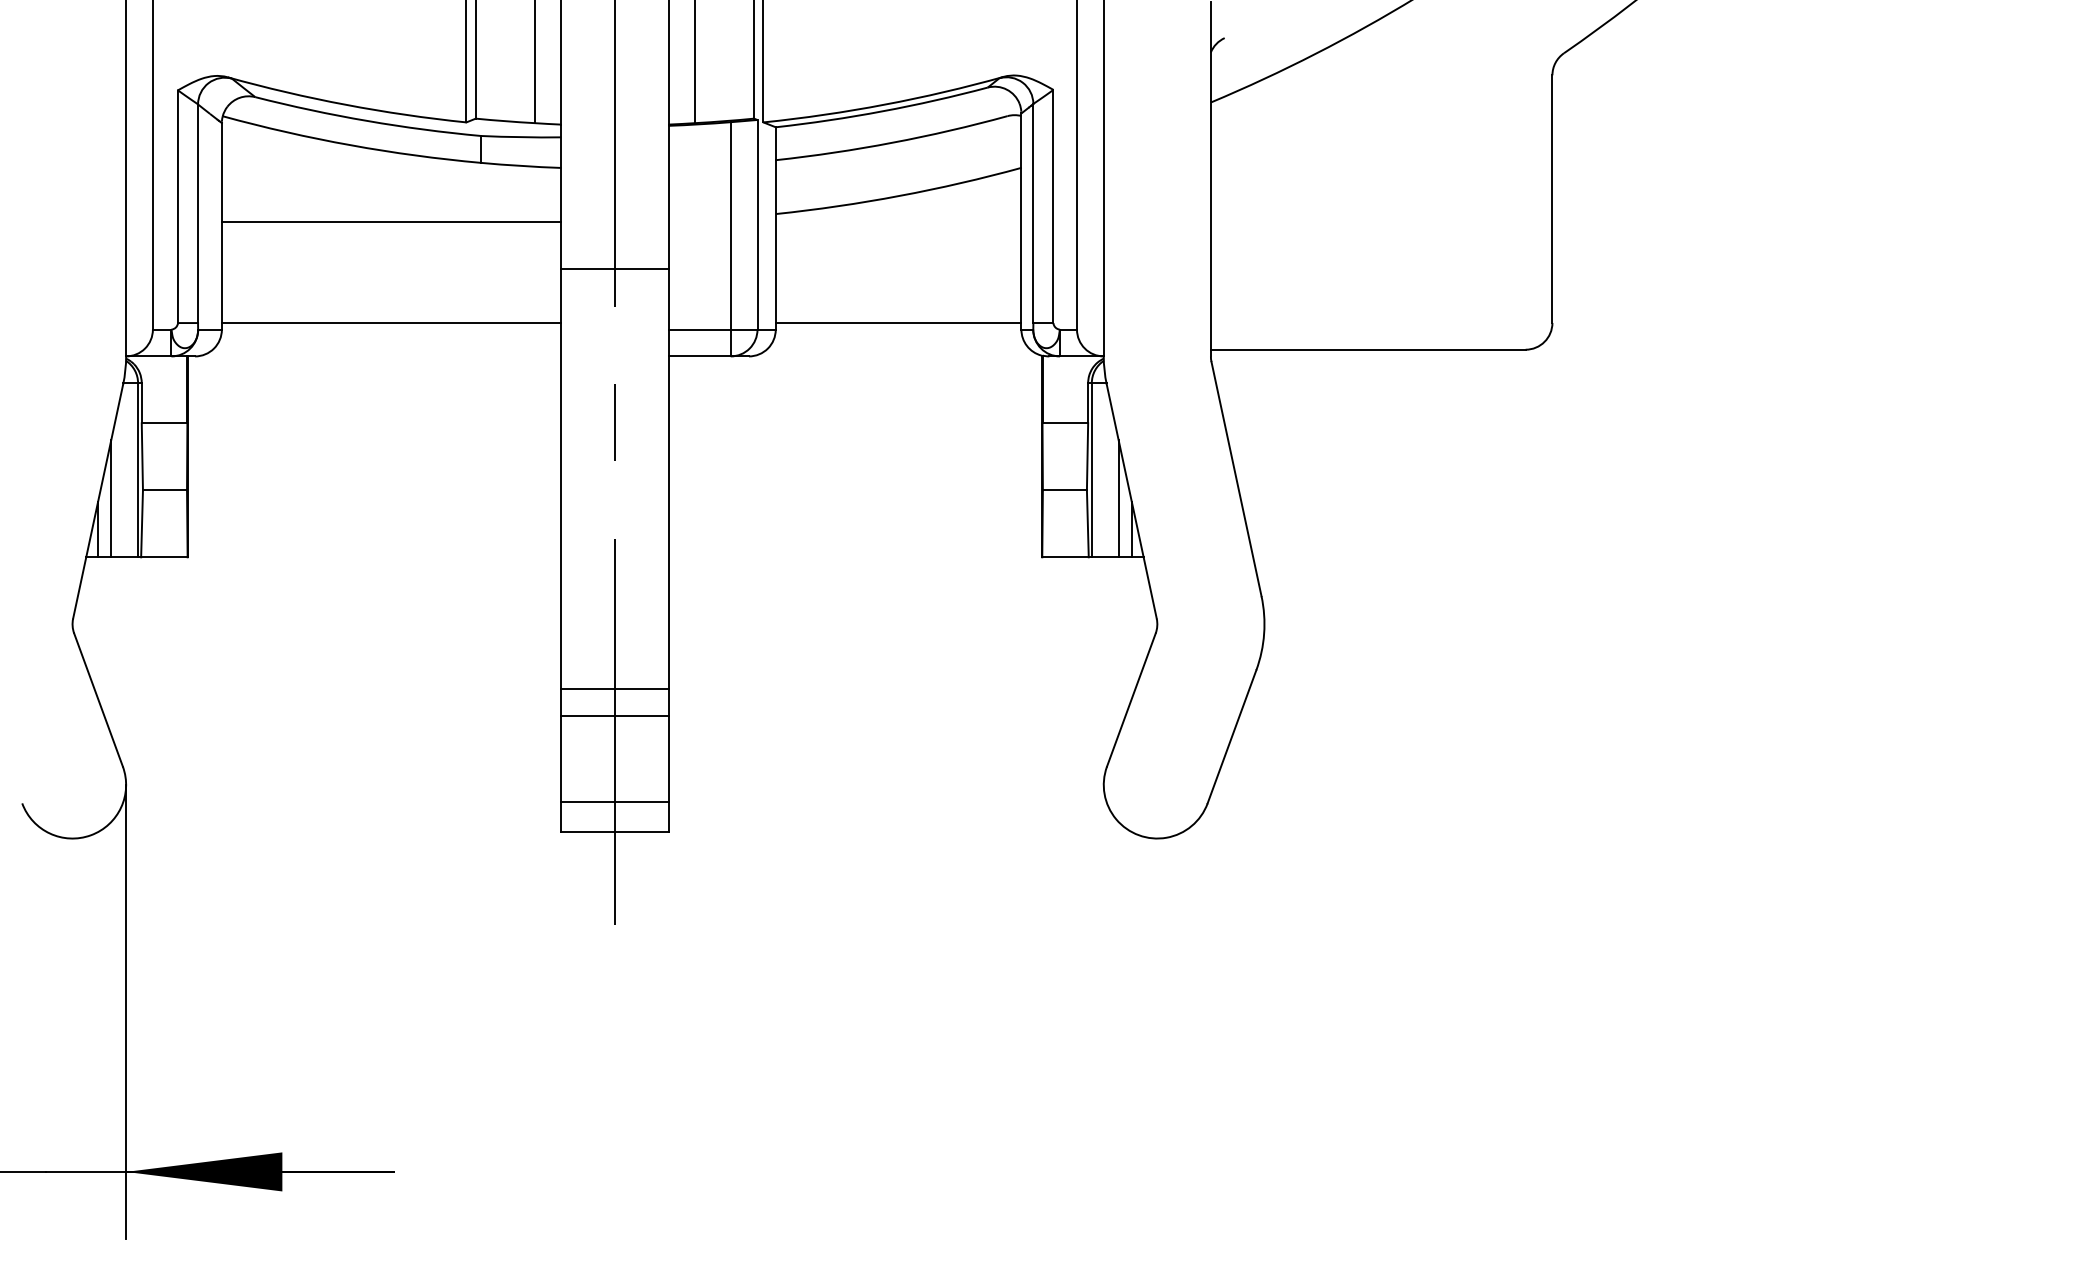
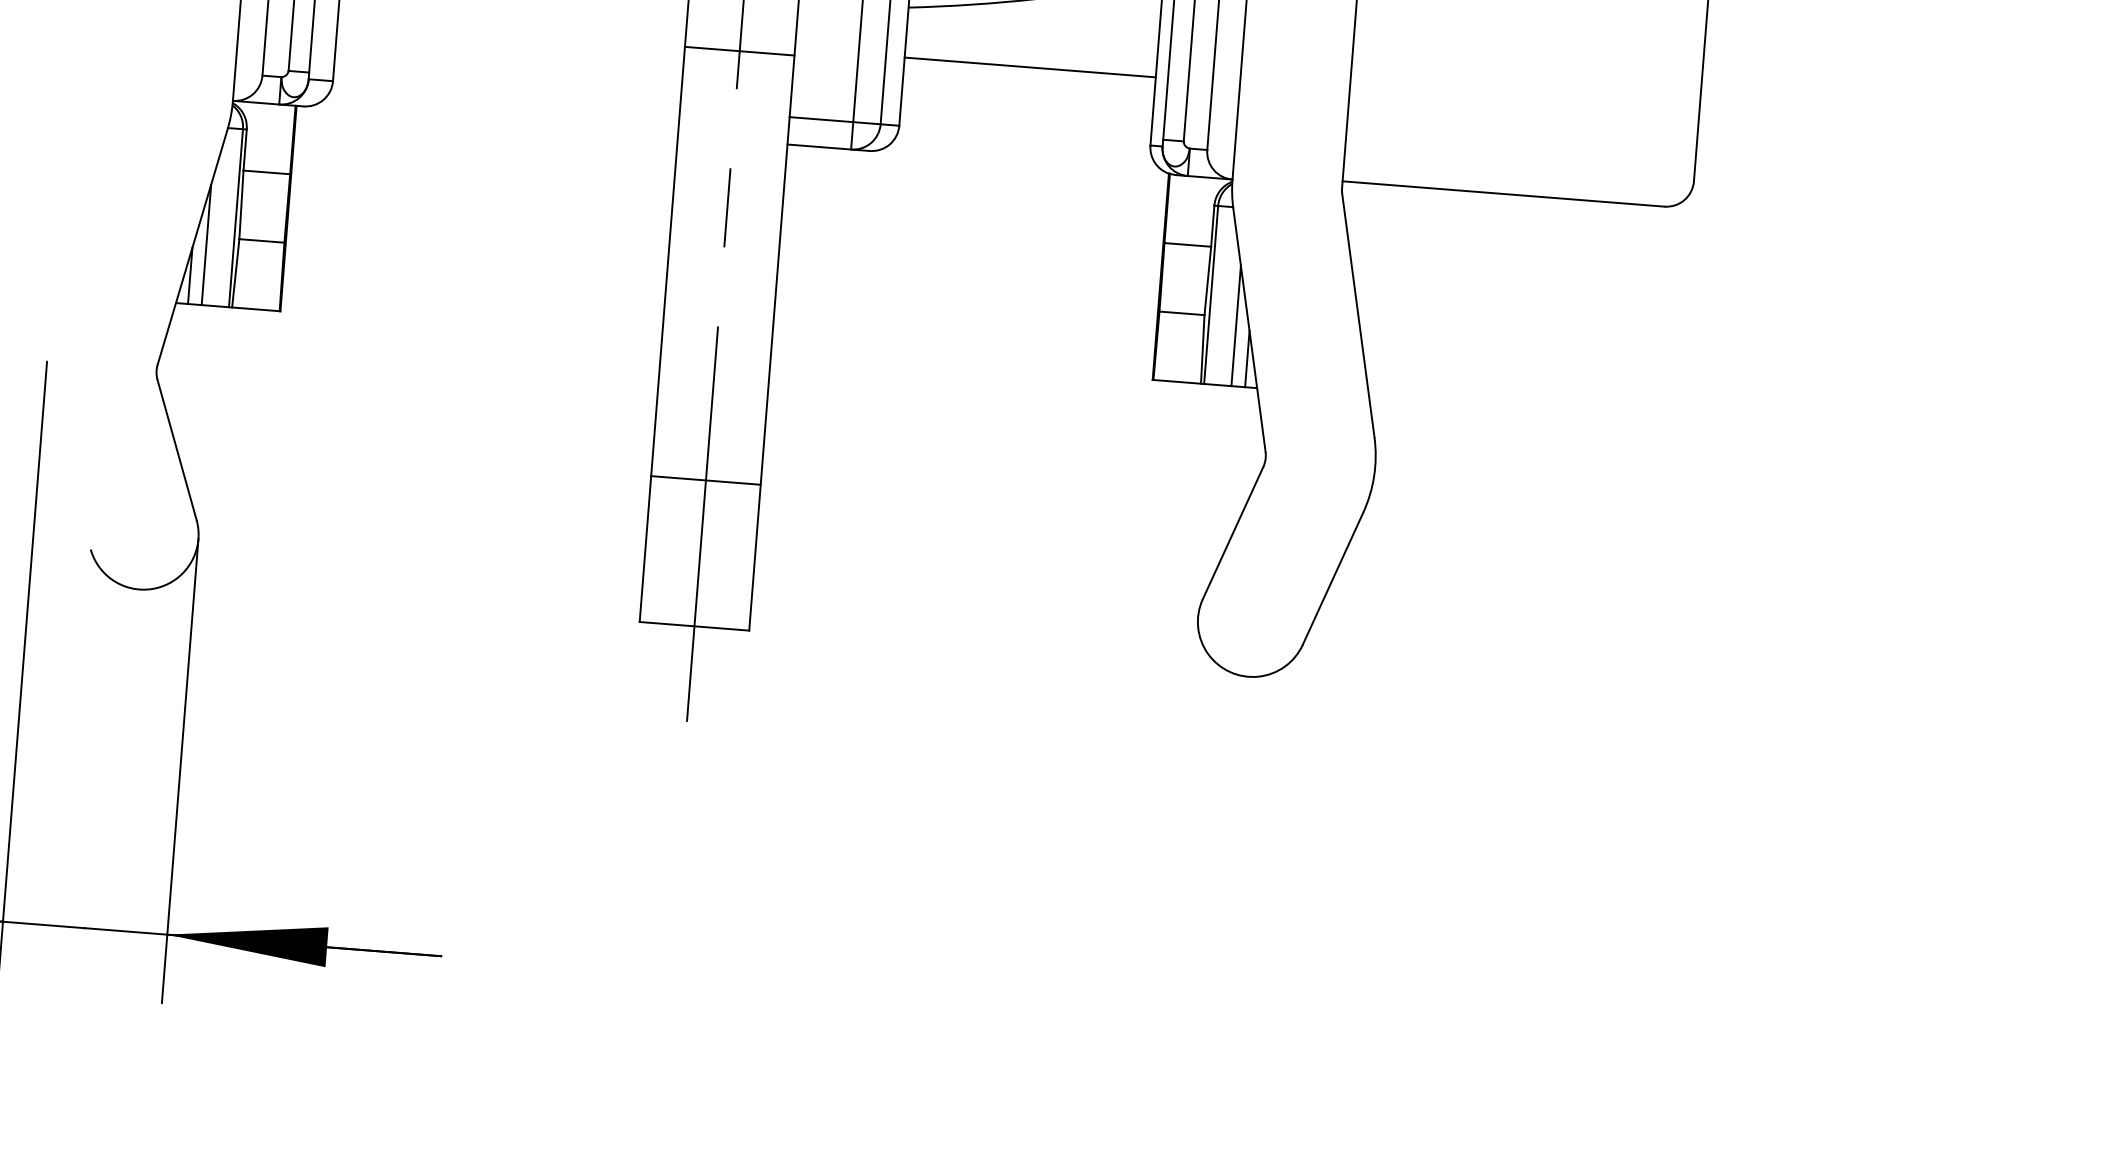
line: (391, 322) -> (506, 87), removed
line: (898, 322) -> (1030, 67), moved
line: (614, 715) -> (703, 507), removed
line: (614, 802) -> (696, 596), removed

